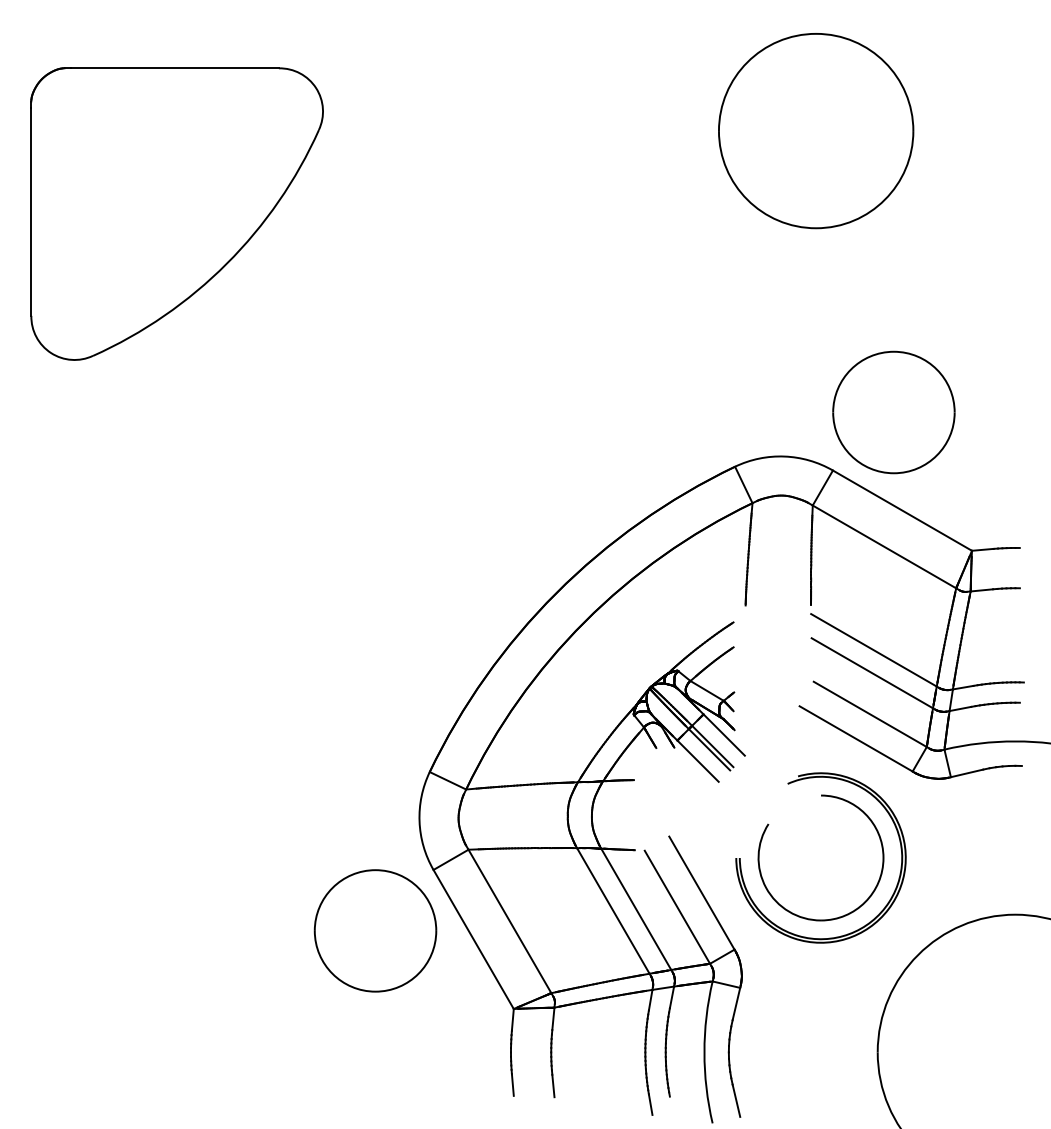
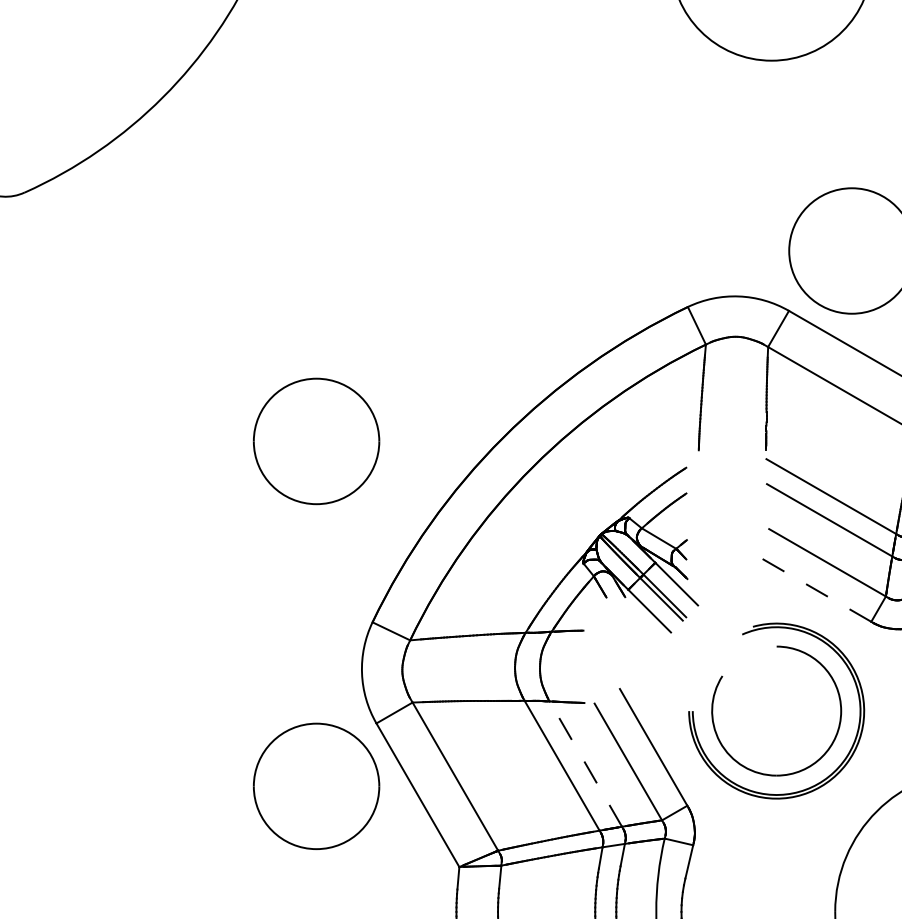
part: (375, 596) -> (316, 441), added
line: (855, 738) -> (812, 587), solid -> dashed
line: (636, 908) -> (586, 763), solid -> dashed

